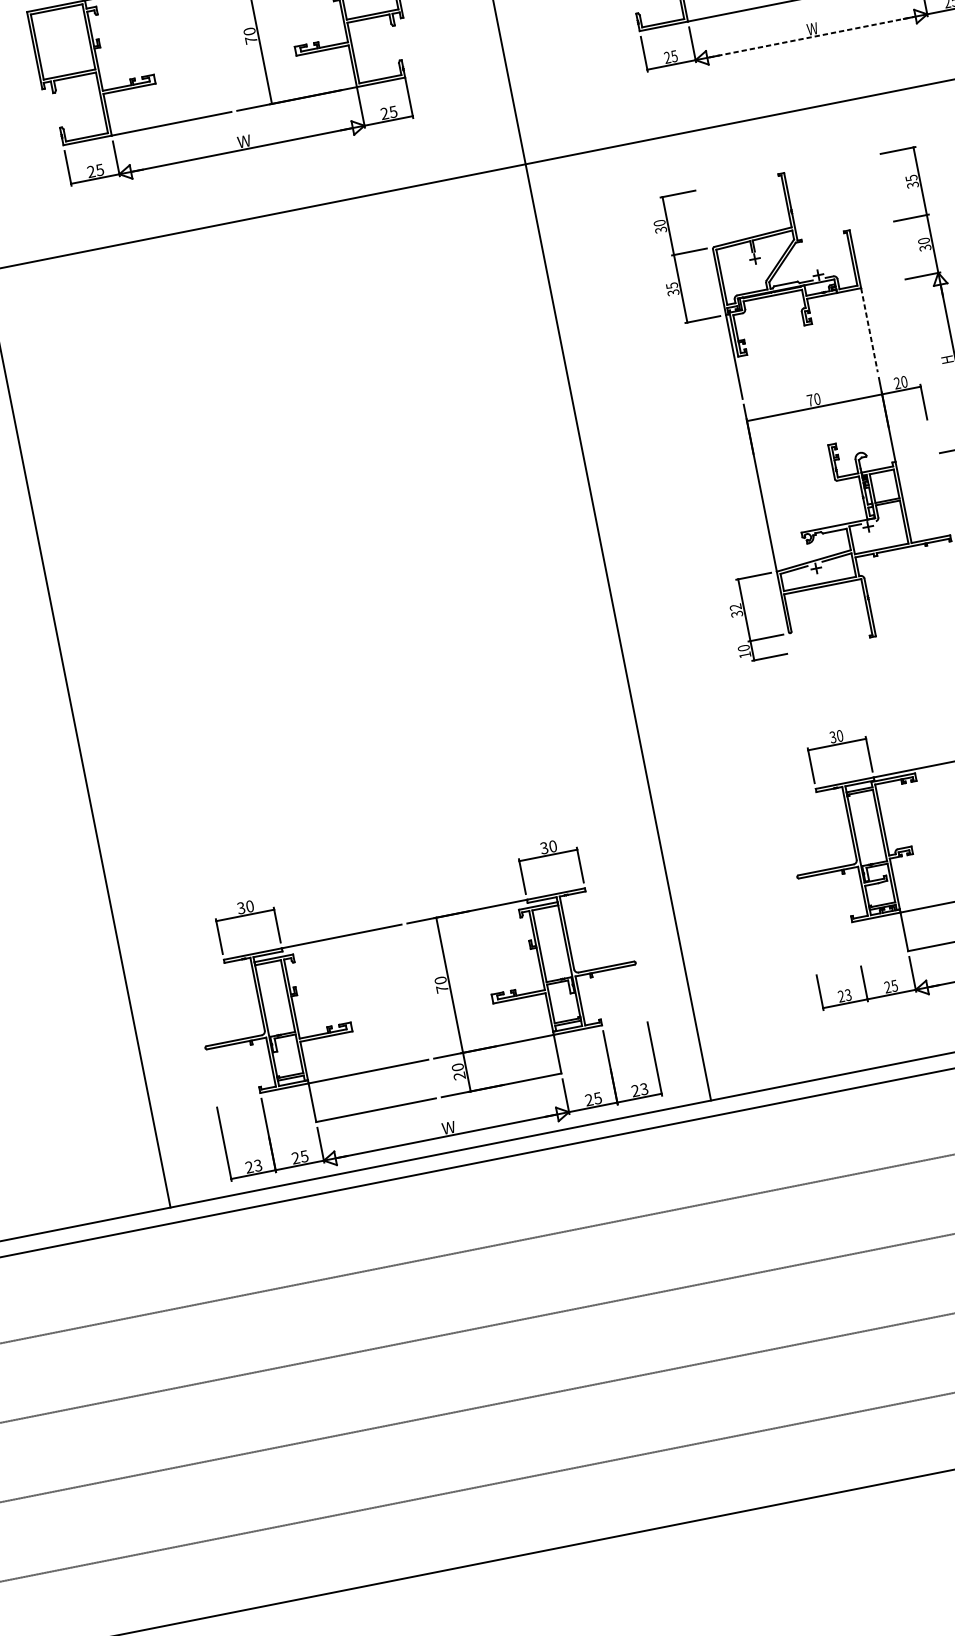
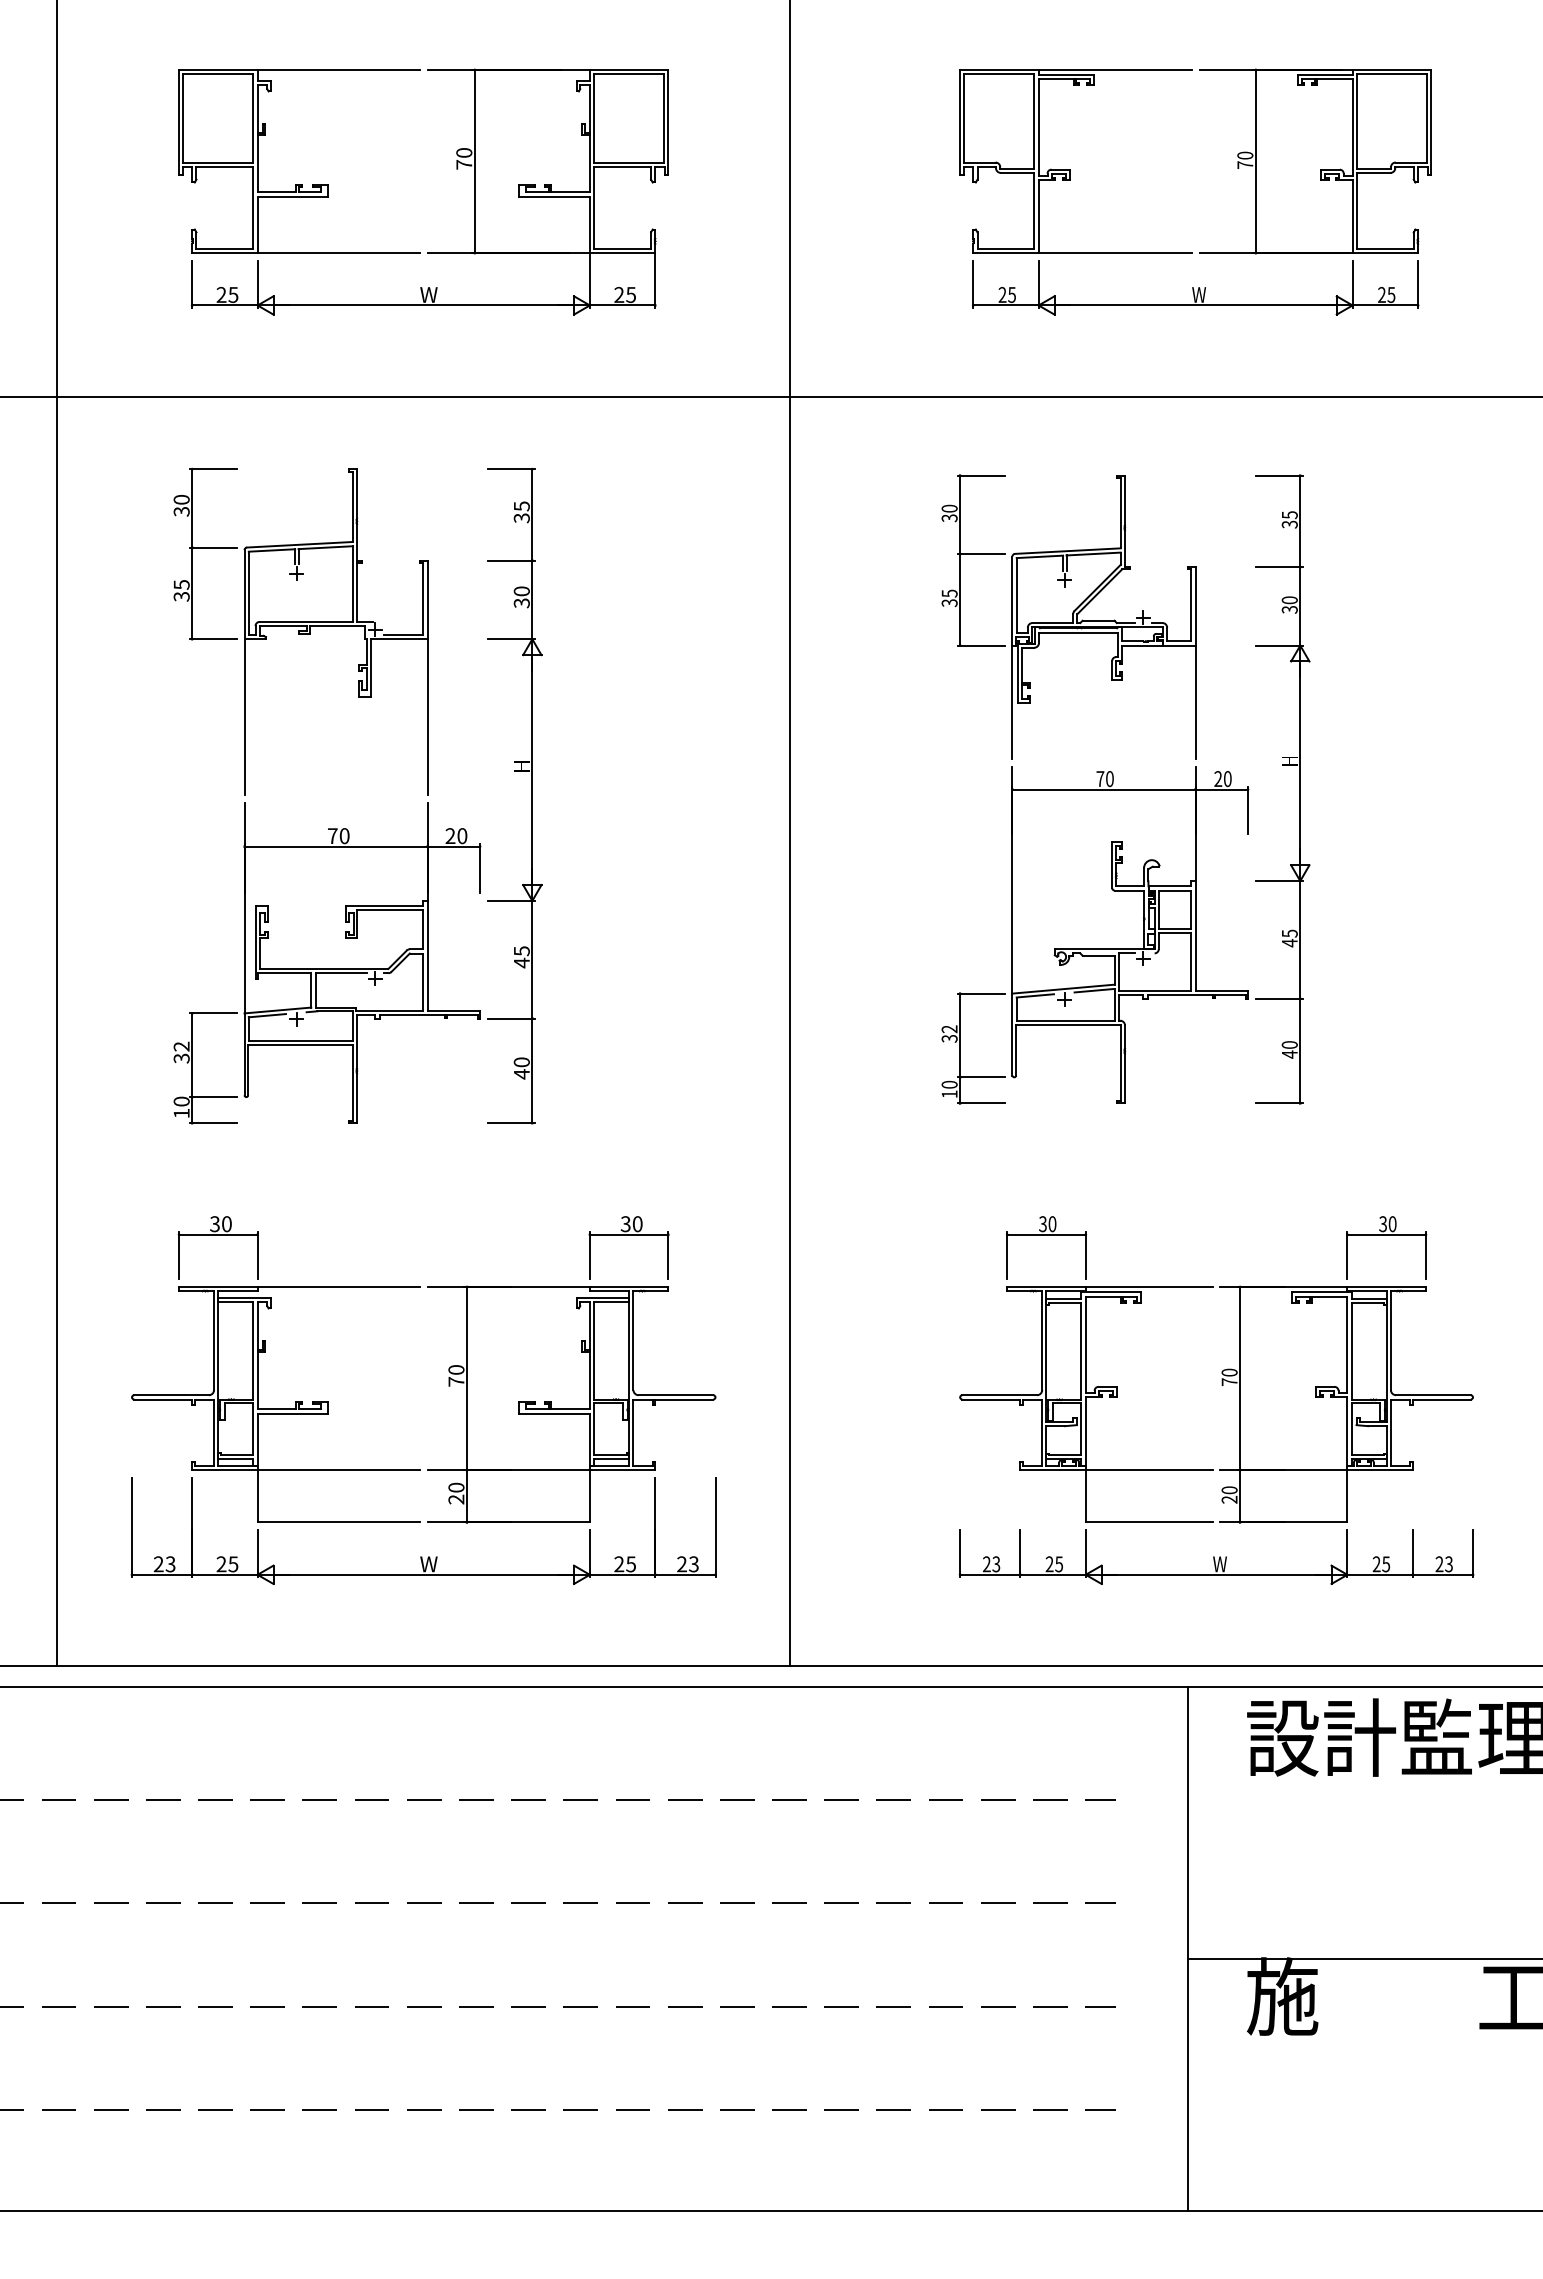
line: (811, 37) -> (1195, 305), dashed -> solid
line: (869, 330) -> (1195, 702), dashed -> solid
part: (261, 547) -> (346, 828), added
part: (437, 993) -> (448, 1386), moved

